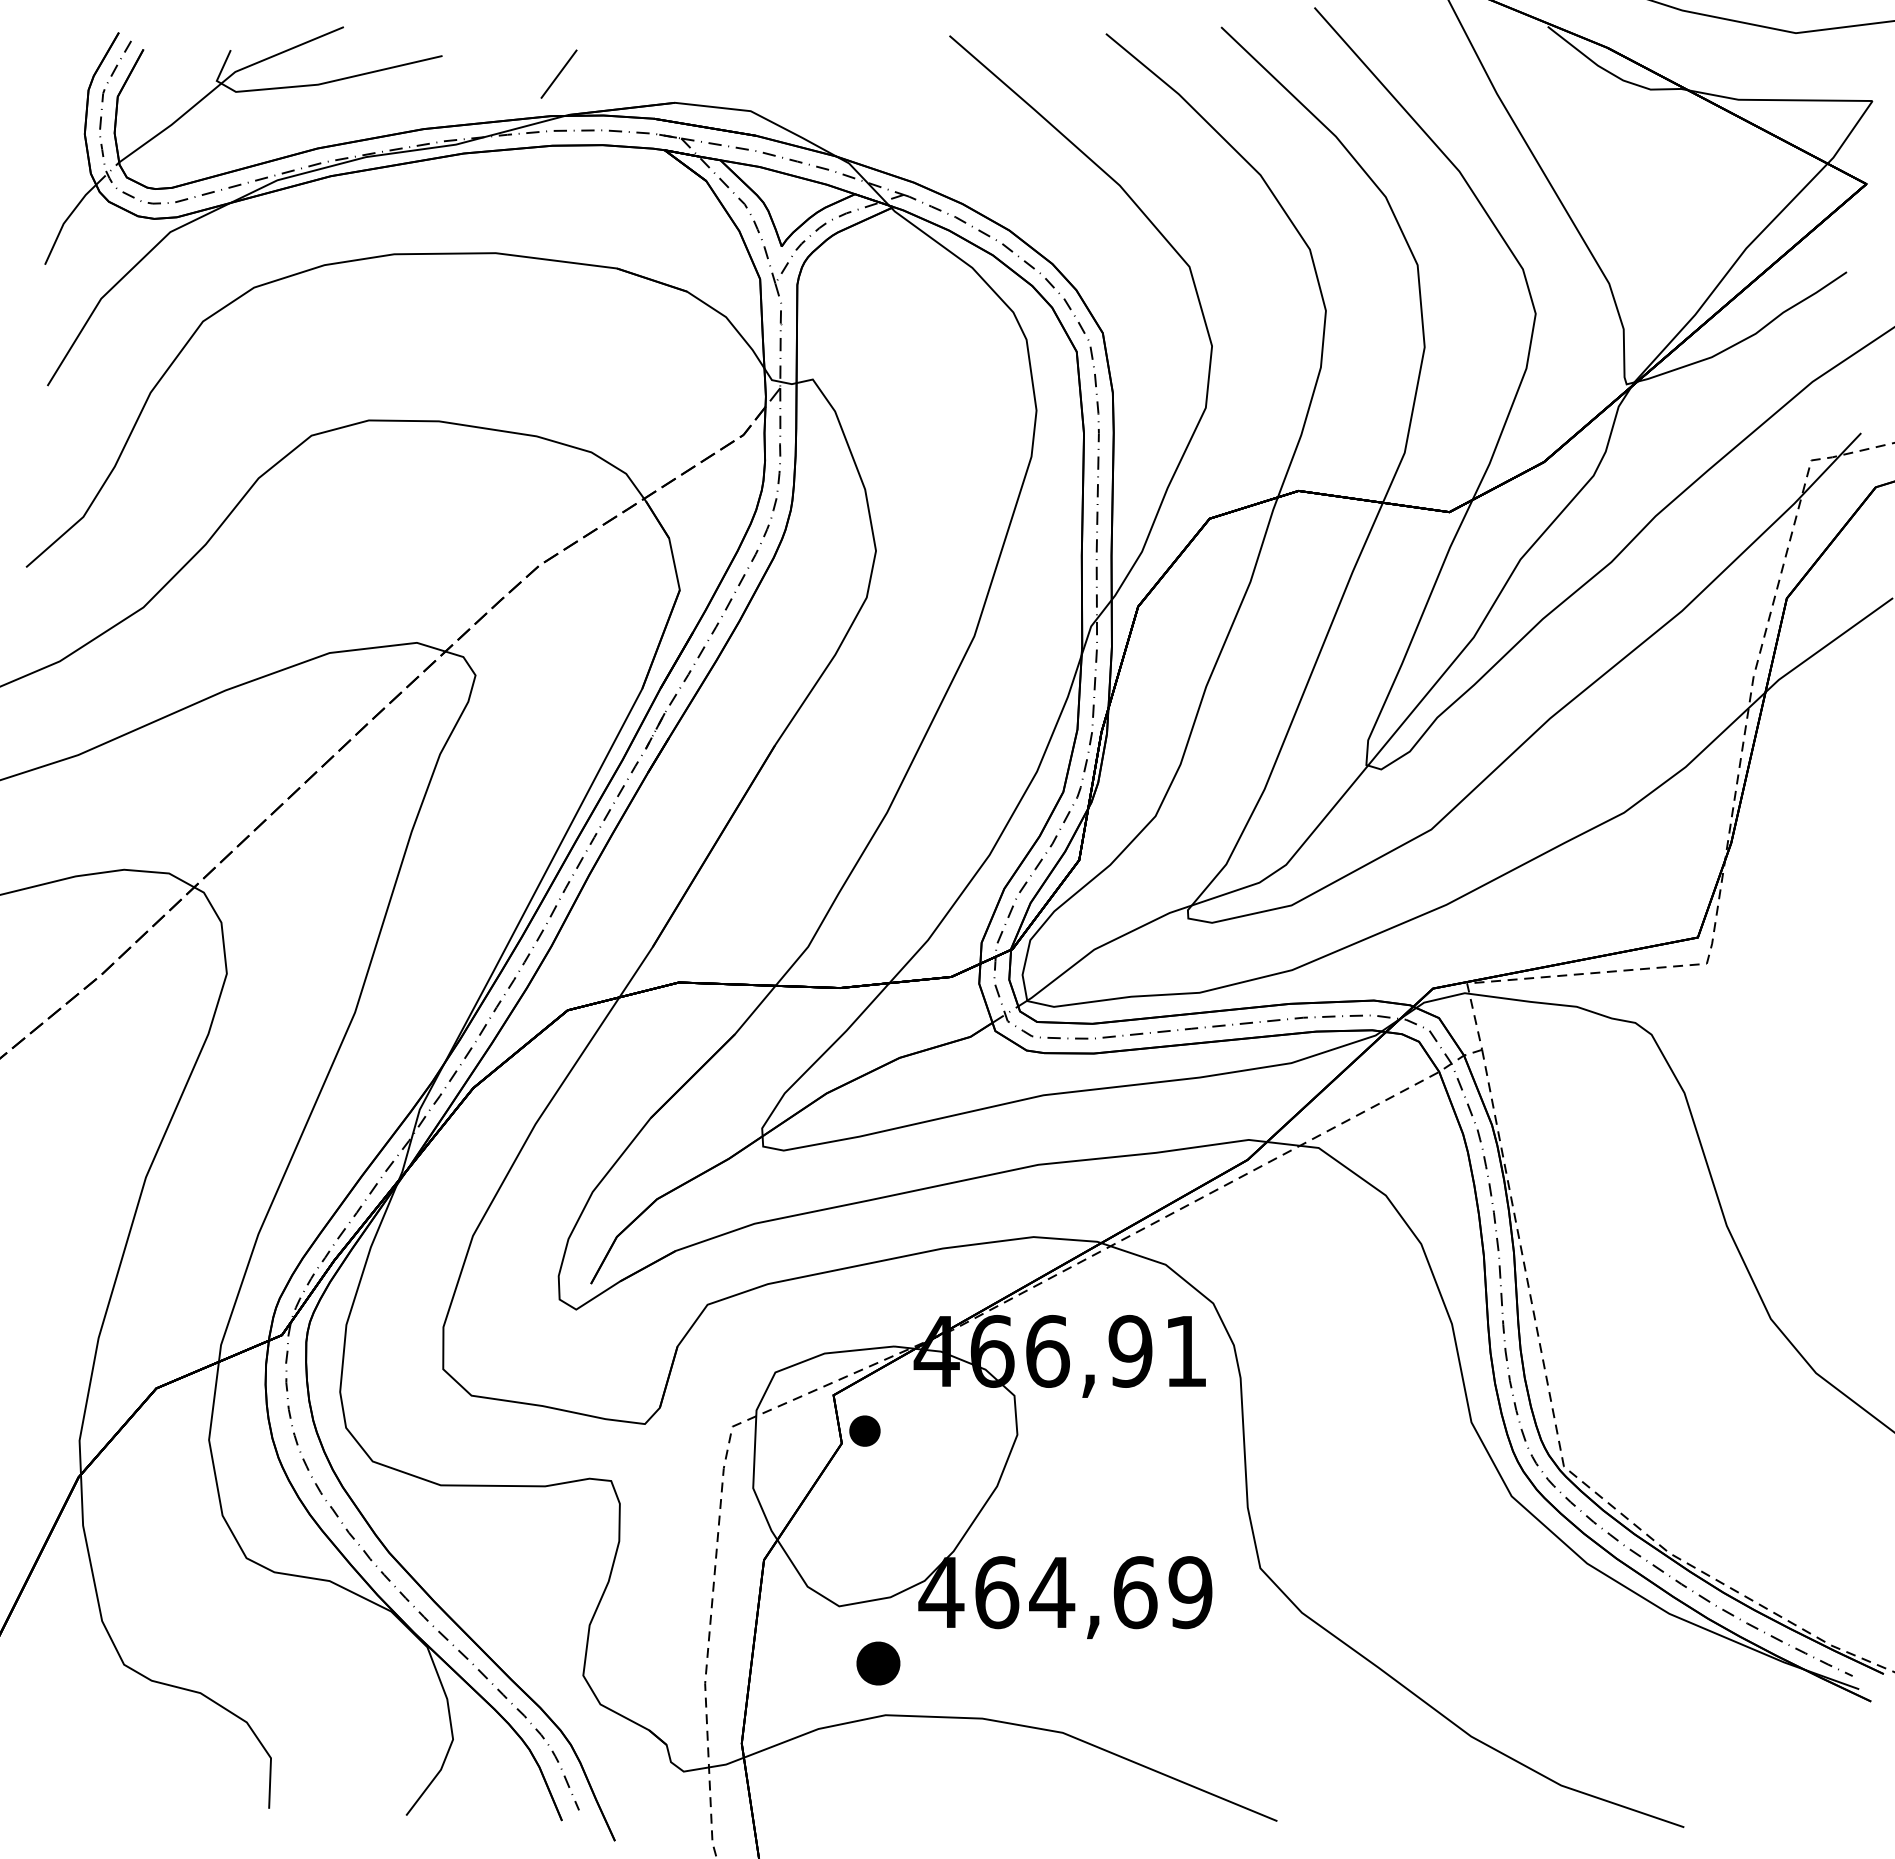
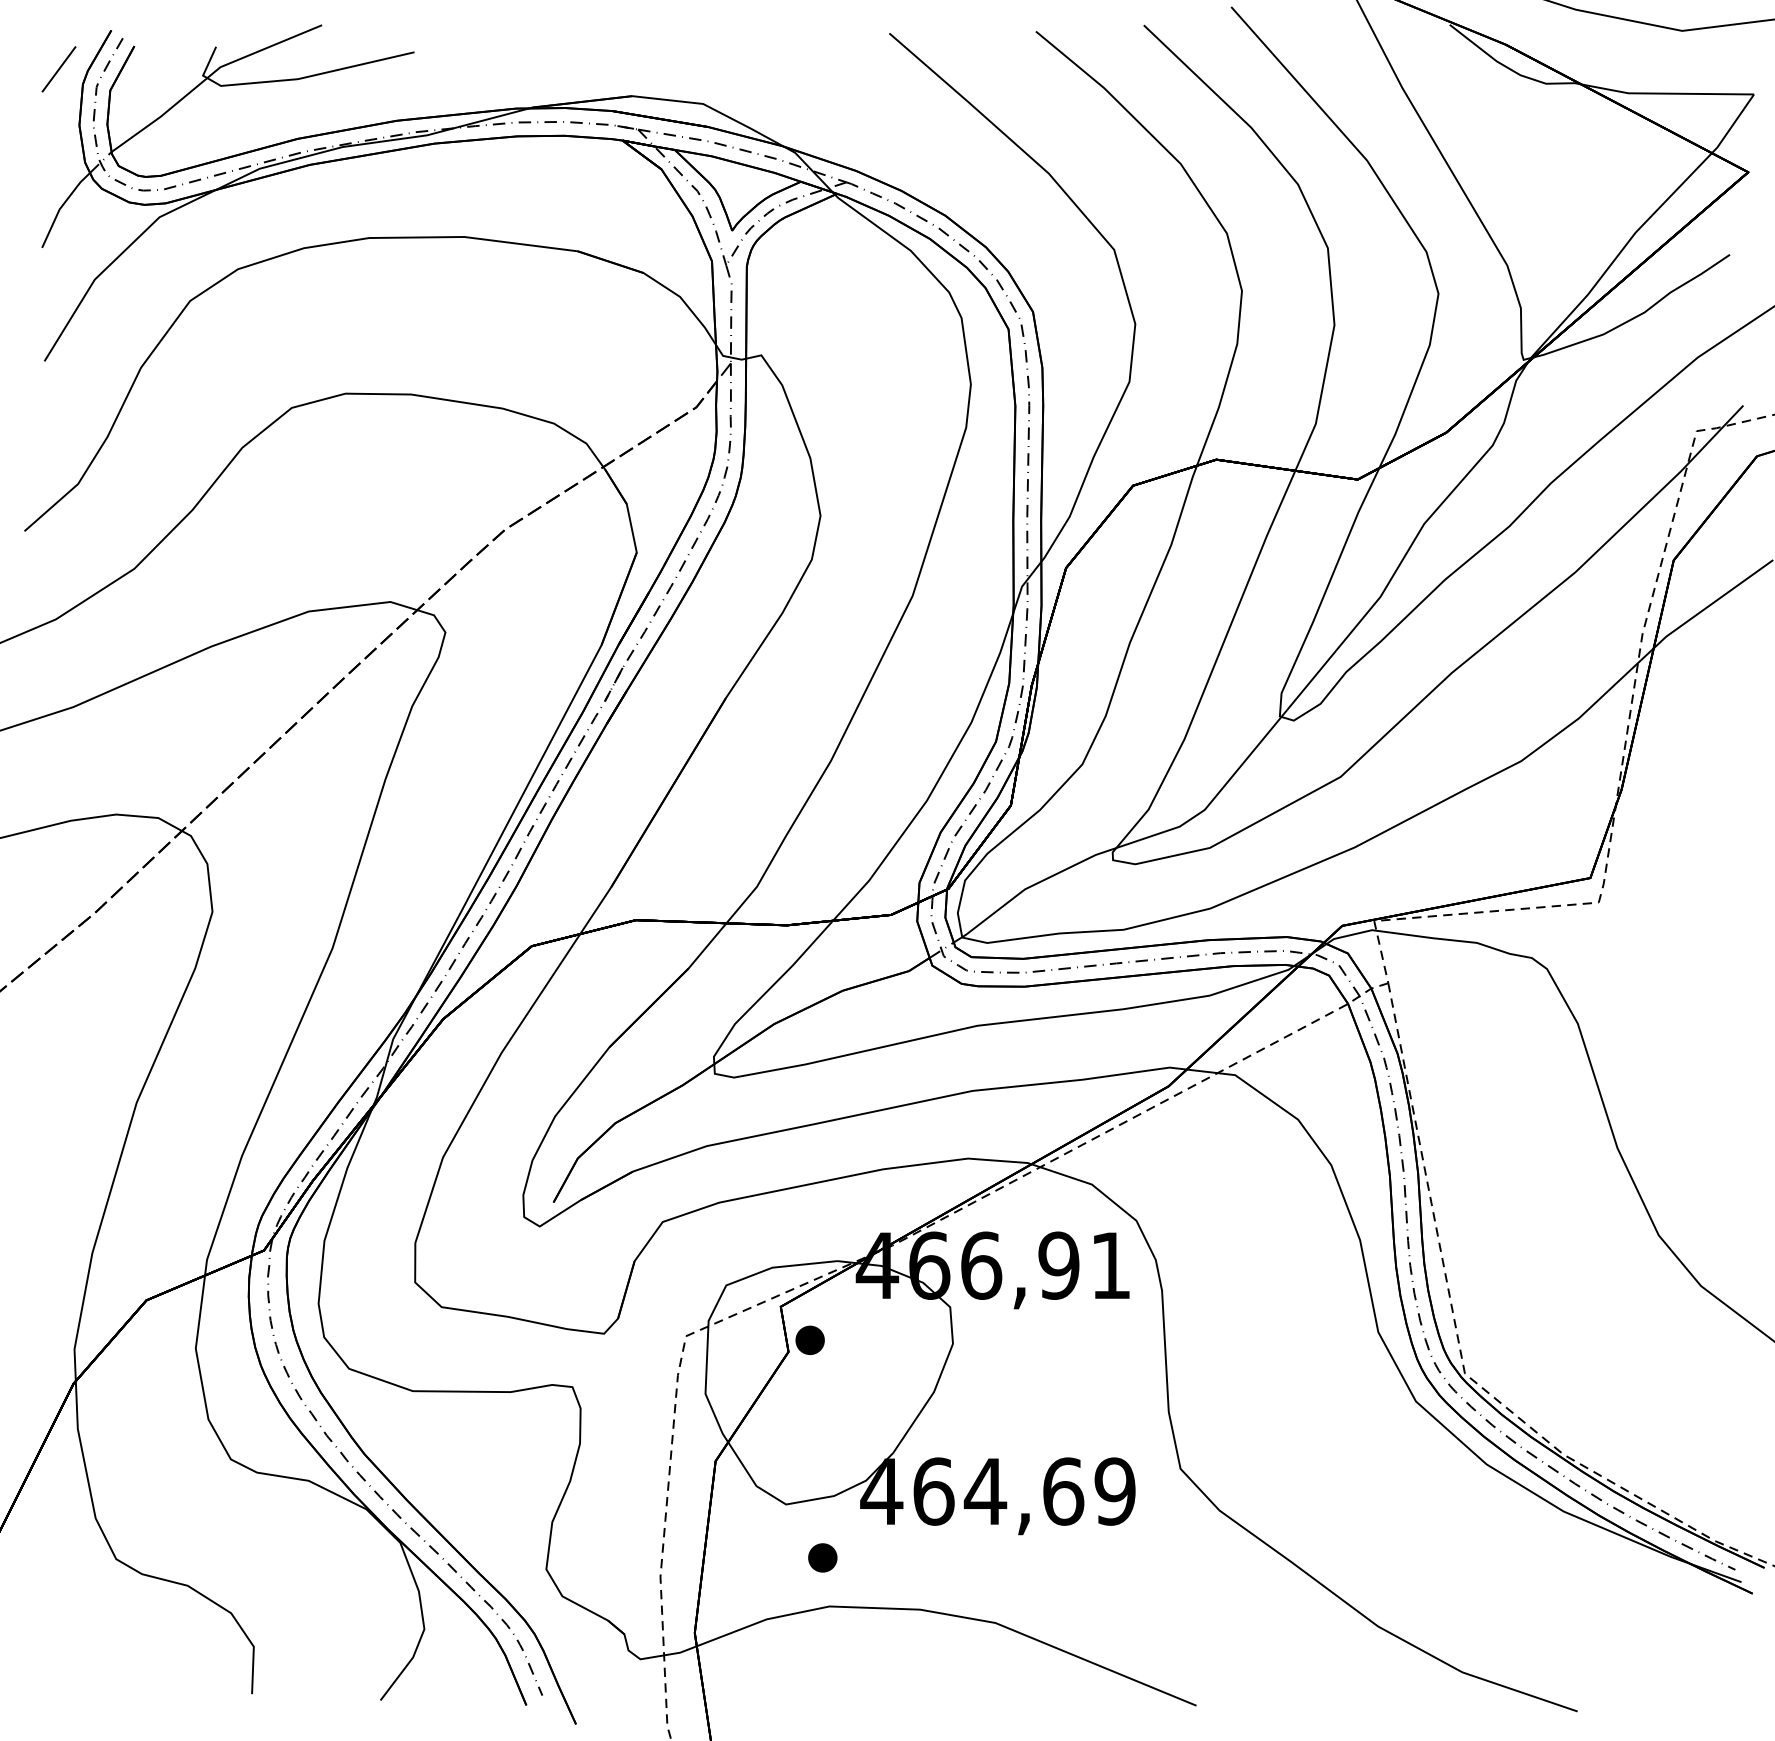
line: (558, 73) -> (58, 68), moved
part: (878, 1662) -> (822, 1557), size x0.71

